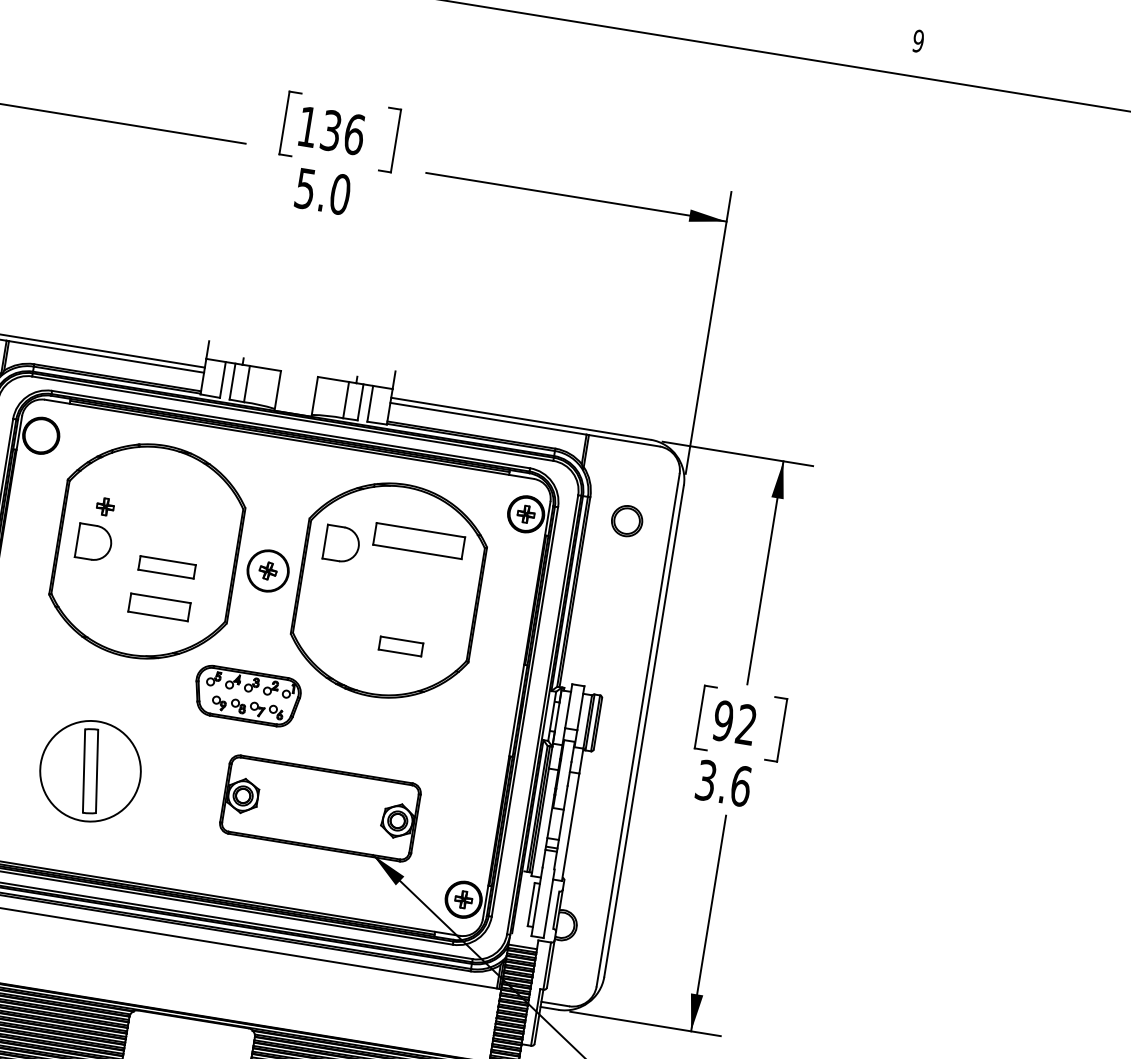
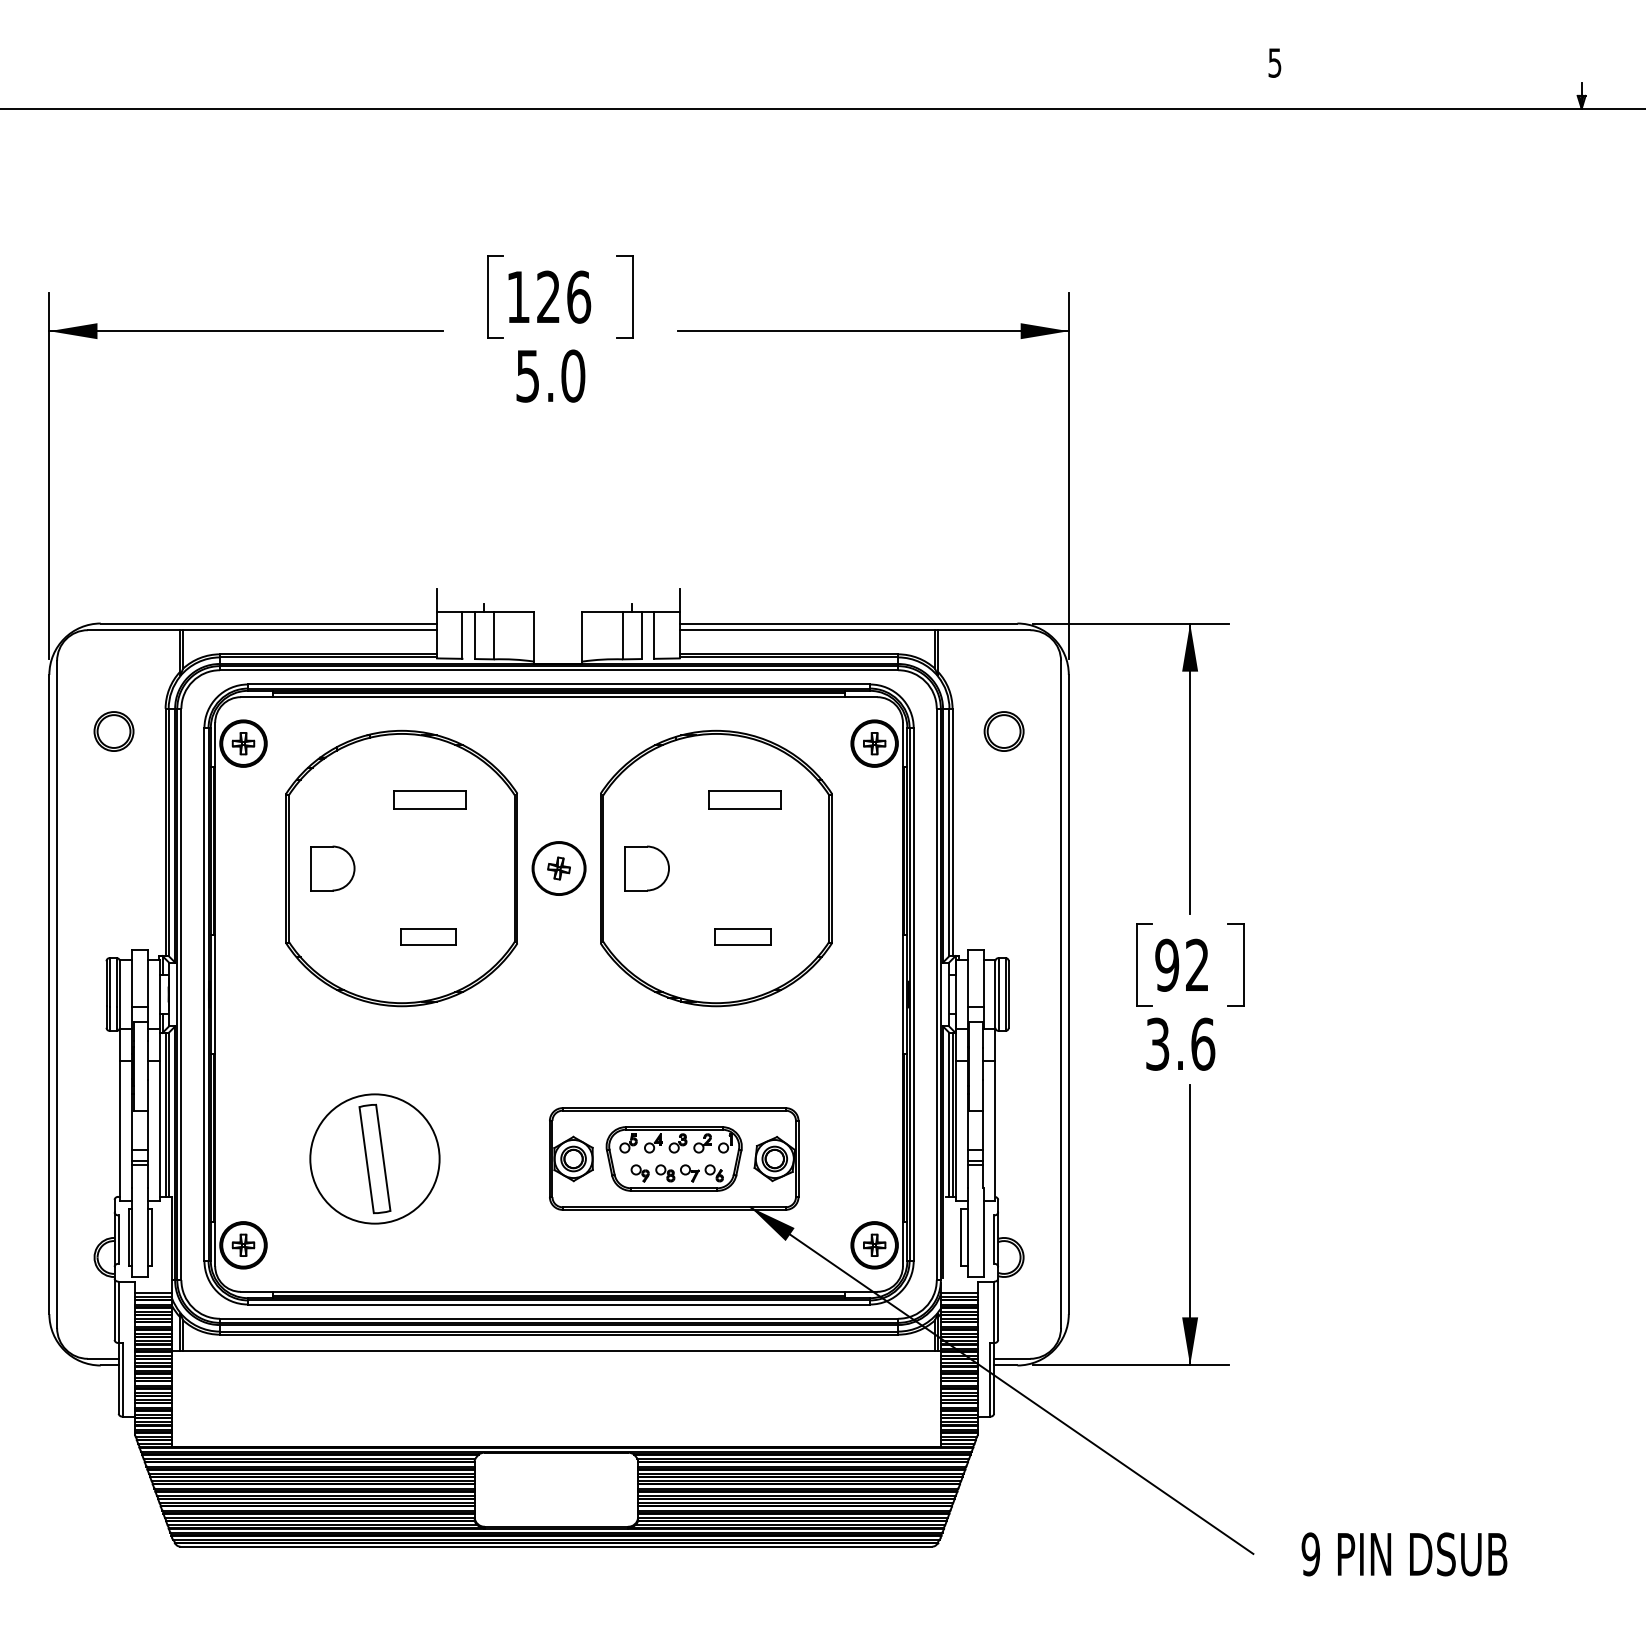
text: (918, 40) -> (1274, 62), 9 -> 5
text: (331, 130) -> (548, 296), 136 -> 126
part: (105, 506) -> (243, 743), moved
part: (419, 541) -> (744, 799), size x0.62
part: (341, 544) -> (646, 868), moved
part: (166, 567) -> (429, 799), moved
part: (159, 606) -> (428, 936), size x0.71
part: (246, 696) -> (673, 1158), moved

